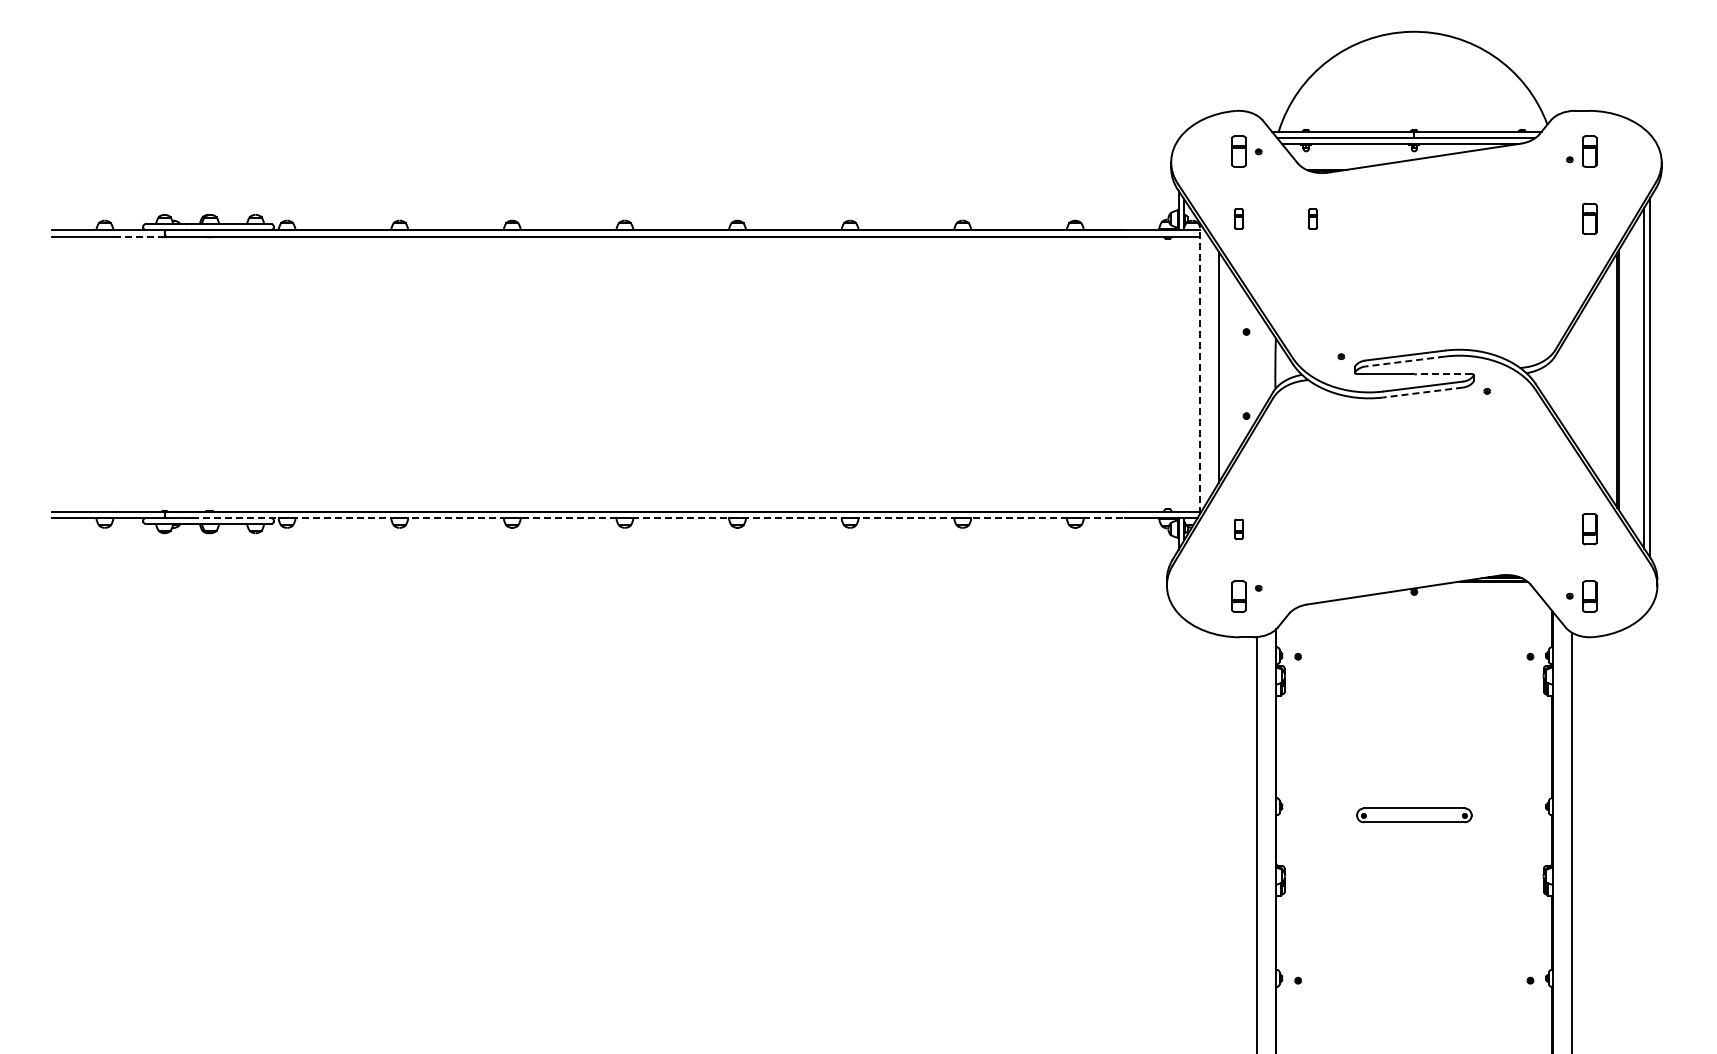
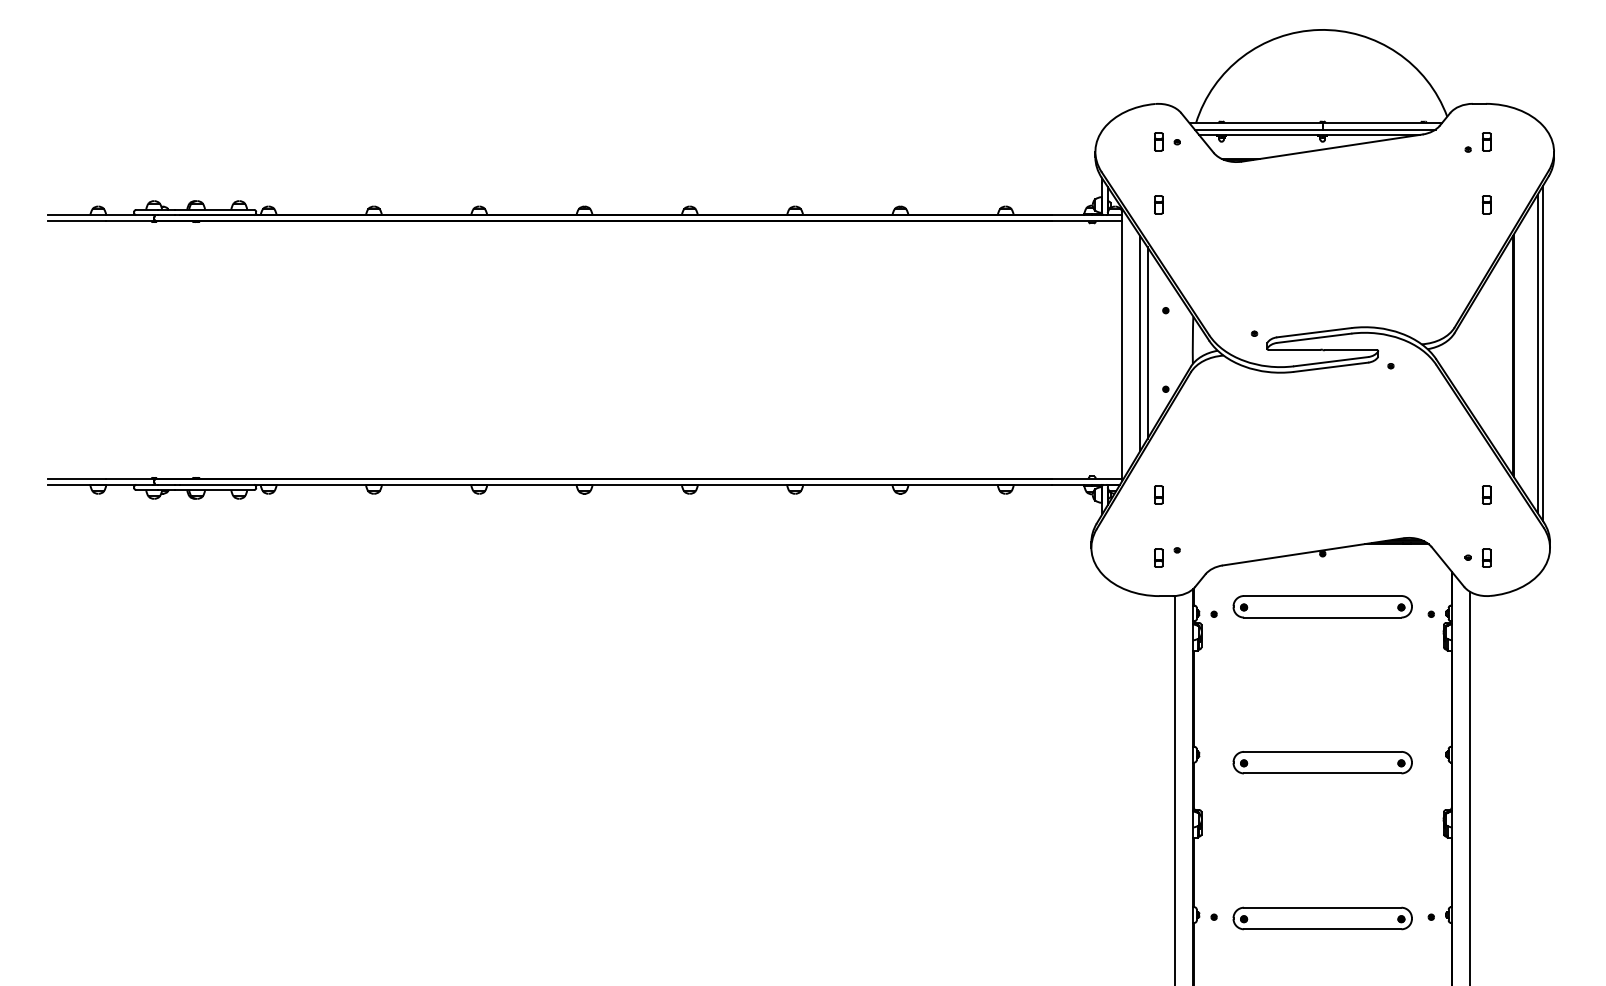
part: (1238, 151) -> (1158, 141), size x0.62
part: (1589, 151) -> (1486, 141), size x0.62
part: (1312, 218) -> (1227, 204), removed
part: (1589, 218) -> (1486, 204), size x0.62
line: (140, 236) -> (131, 221), dashed -> solid
line: (1405, 361) -> (1314, 338), dashed -> solid
line: (1226, 366) -> (1147, 342), added
line: (1200, 368) -> (1122, 344), dashed -> solid
line: (1443, 374) -> (1350, 350), dashed -> solid
line: (1423, 392) -> (1331, 367), dashed -> solid
line: (659, 518) -> (616, 485), dashed -> solid
part: (1589, 528) -> (1486, 494), size x0.62
part: (1238, 596) -> (1158, 557), size x0.62
part: (1589, 596) -> (1486, 557), size x0.62
part: (1414, 648) -> (1322, 606), added
part: (1414, 815) -> (1322, 762), size x1.67
part: (1414, 981) -> (1322, 918), added

